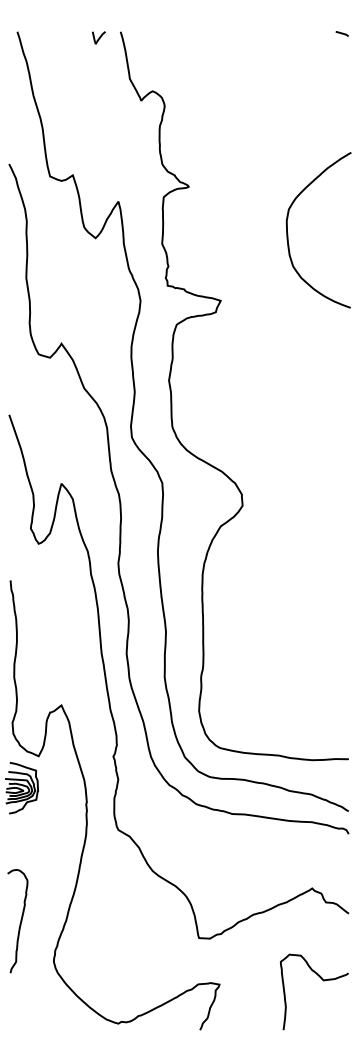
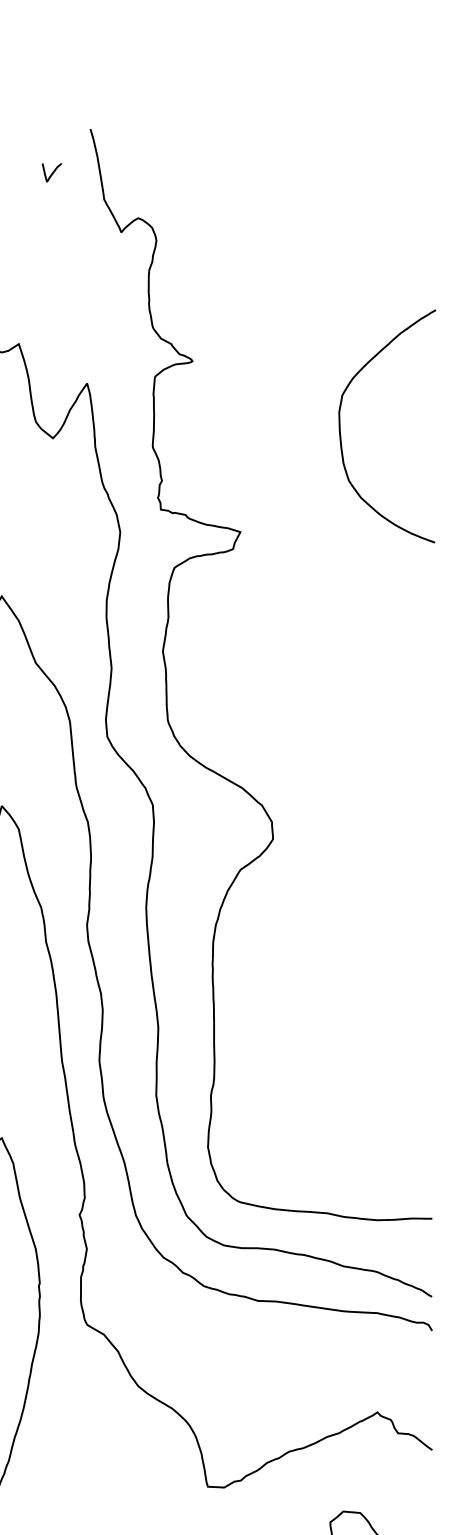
line: (341, 33) -> (421, 131), removed
curve: (98, 37) -> (51, 172), moved

